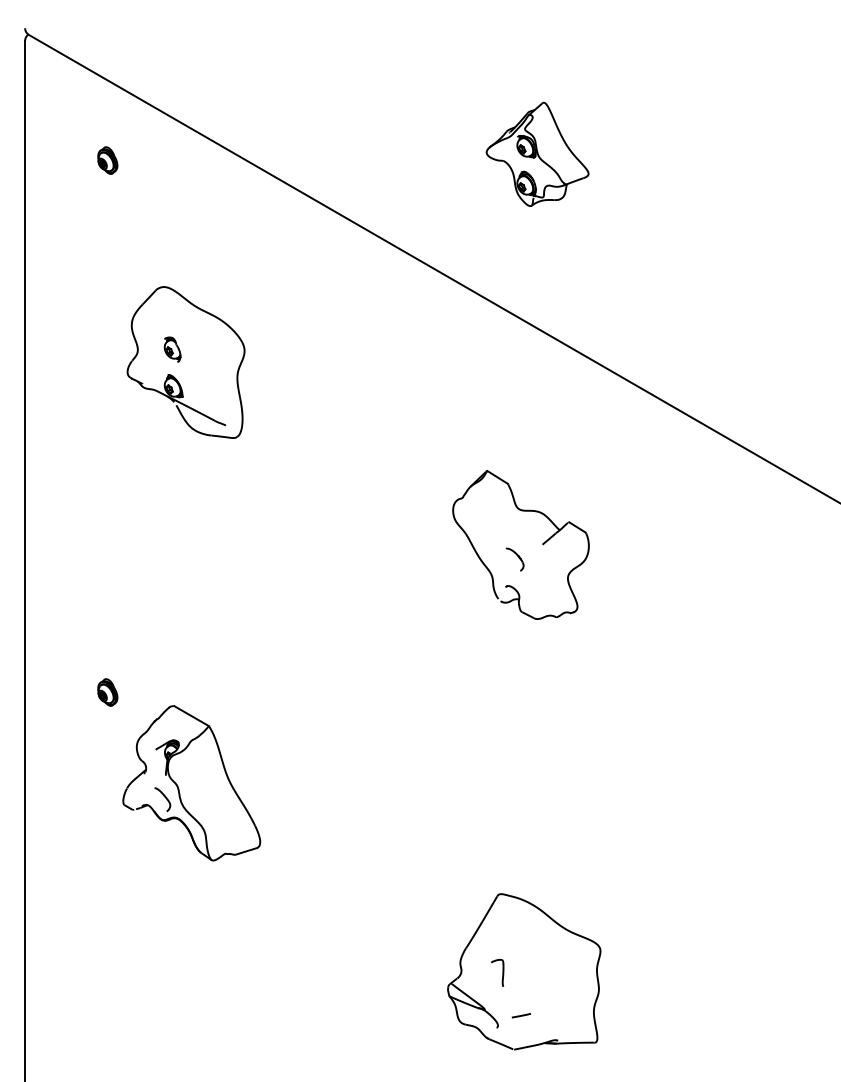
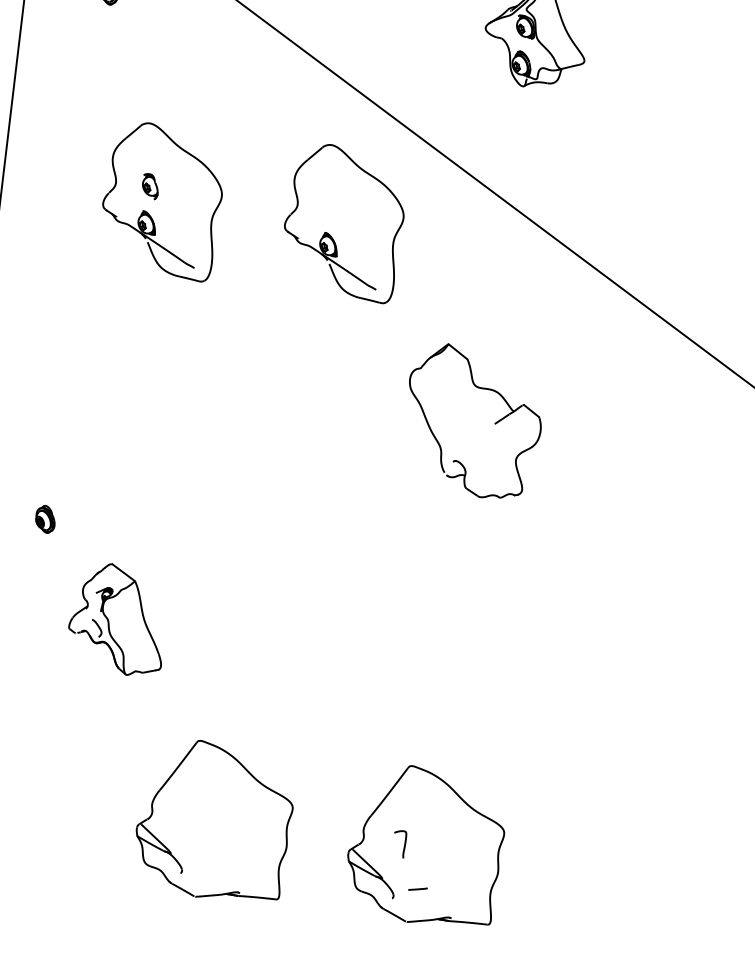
part: (357, 376) -> (330, 235), added
part: (514, 559) -> (465, 435), removed
part: (191, 783) -> (117, 619), size x0.7
part: (311, 971) -> (214, 820), added

